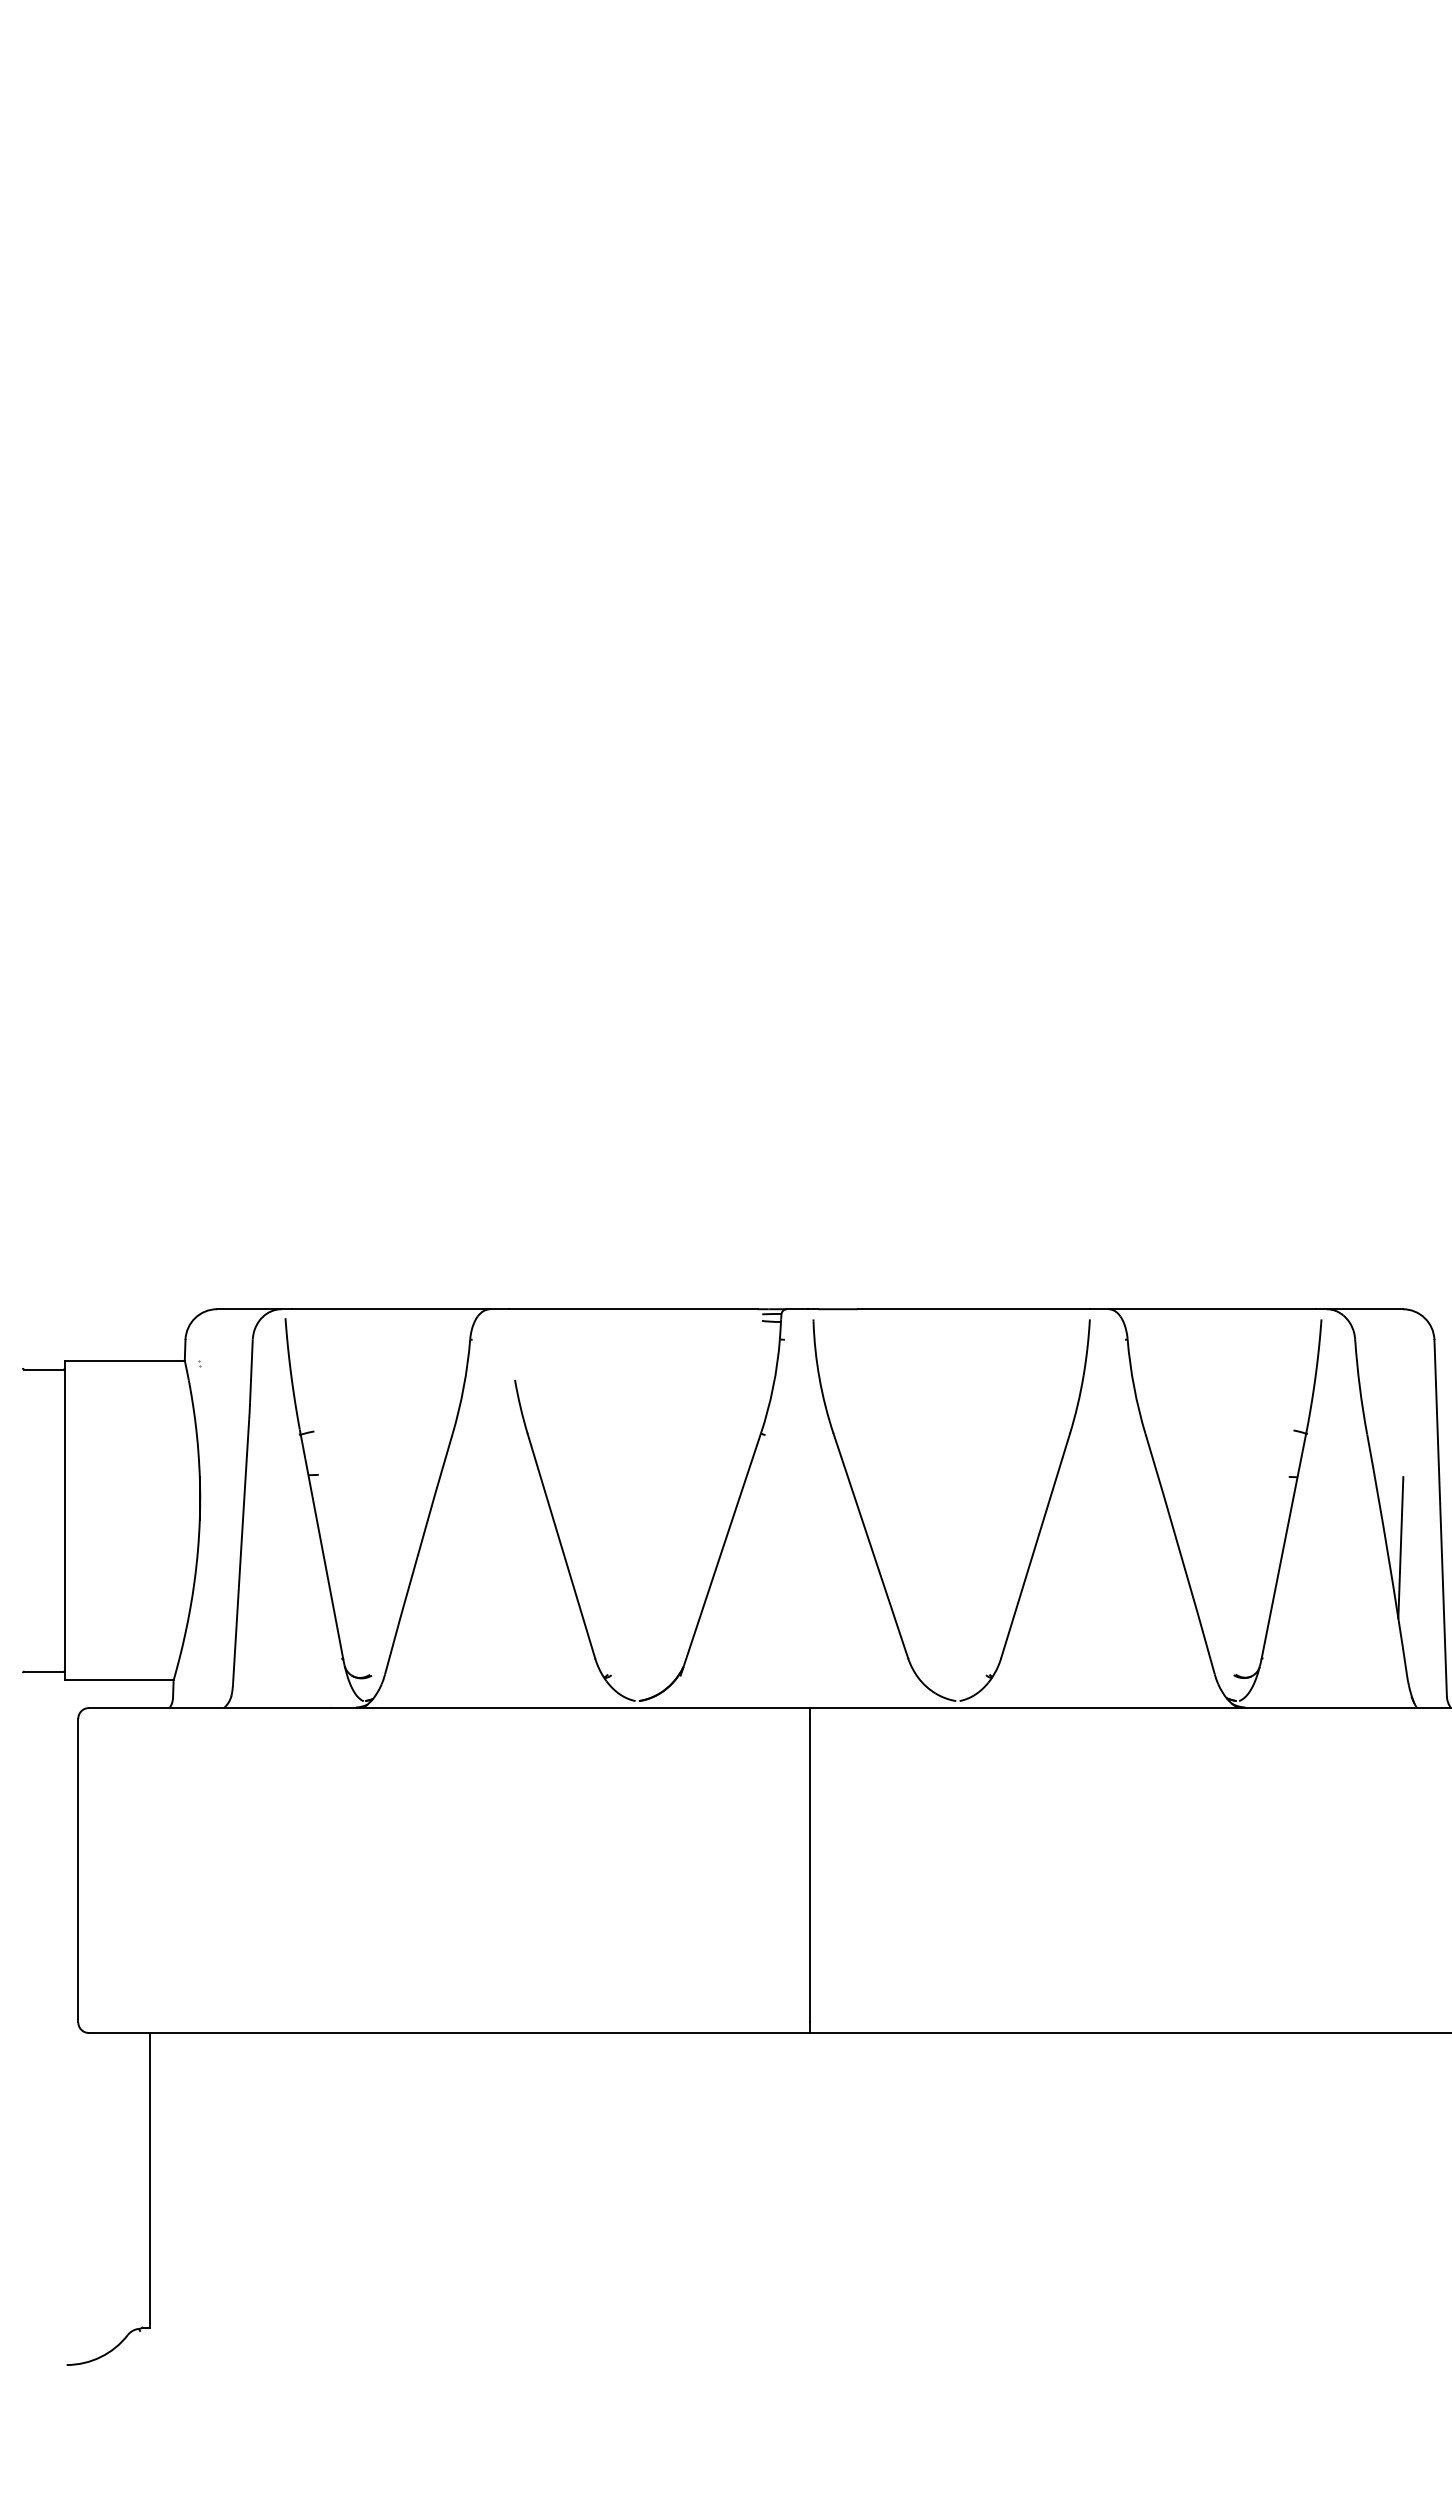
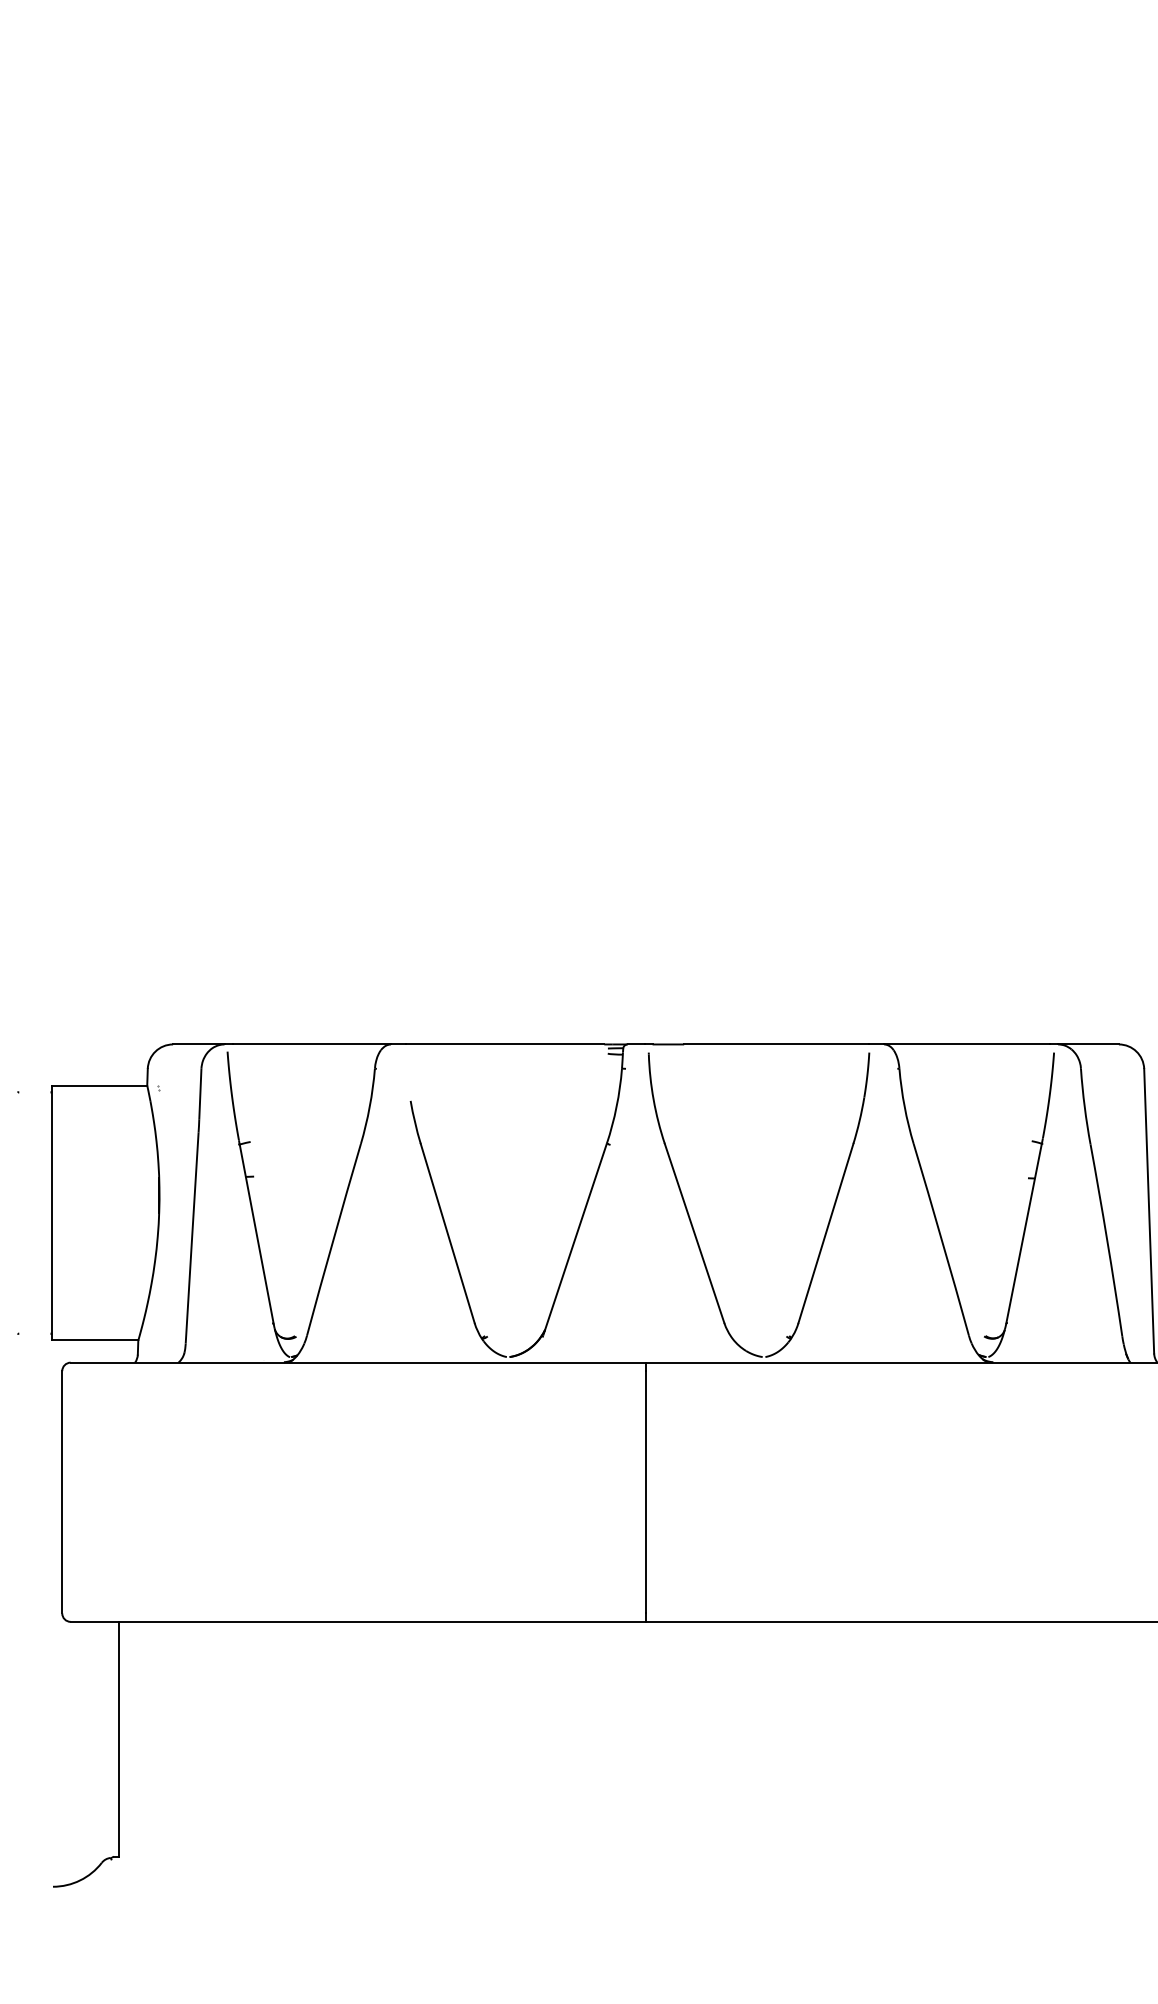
line: (43, 1369) -> (34, 1092), removed
line: (1400, 1547) -> (1117, 1234), removed
line: (43, 1671) -> (34, 1333), removed

